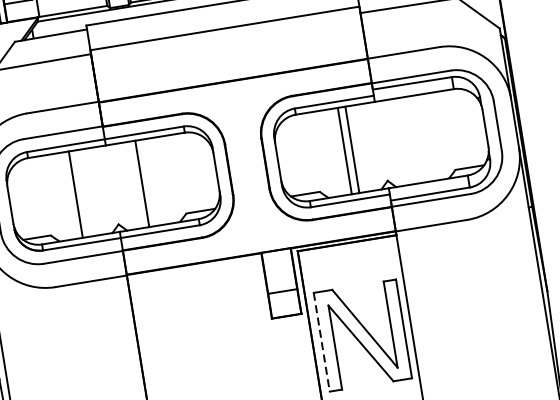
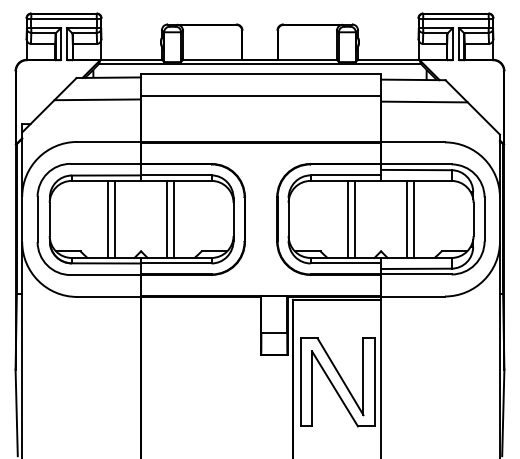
line: (419, 137) -> (414, 218), added
line: (411, 139) -> (407, 218), added
line: (150, 181) -> (174, 218), added
line: (82, 192) -> (114, 218), added
line: (322, 342) -> (301, 382), dashed -> solid

